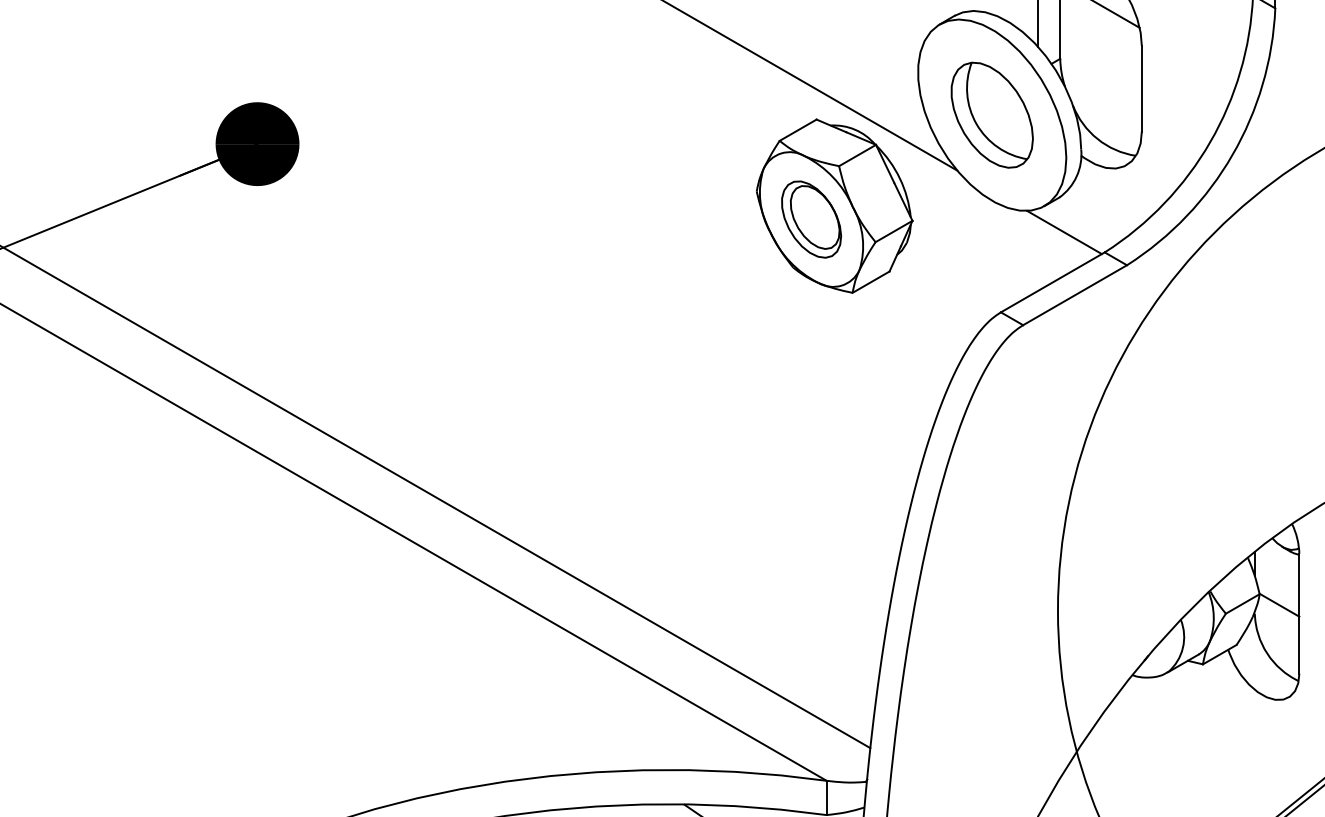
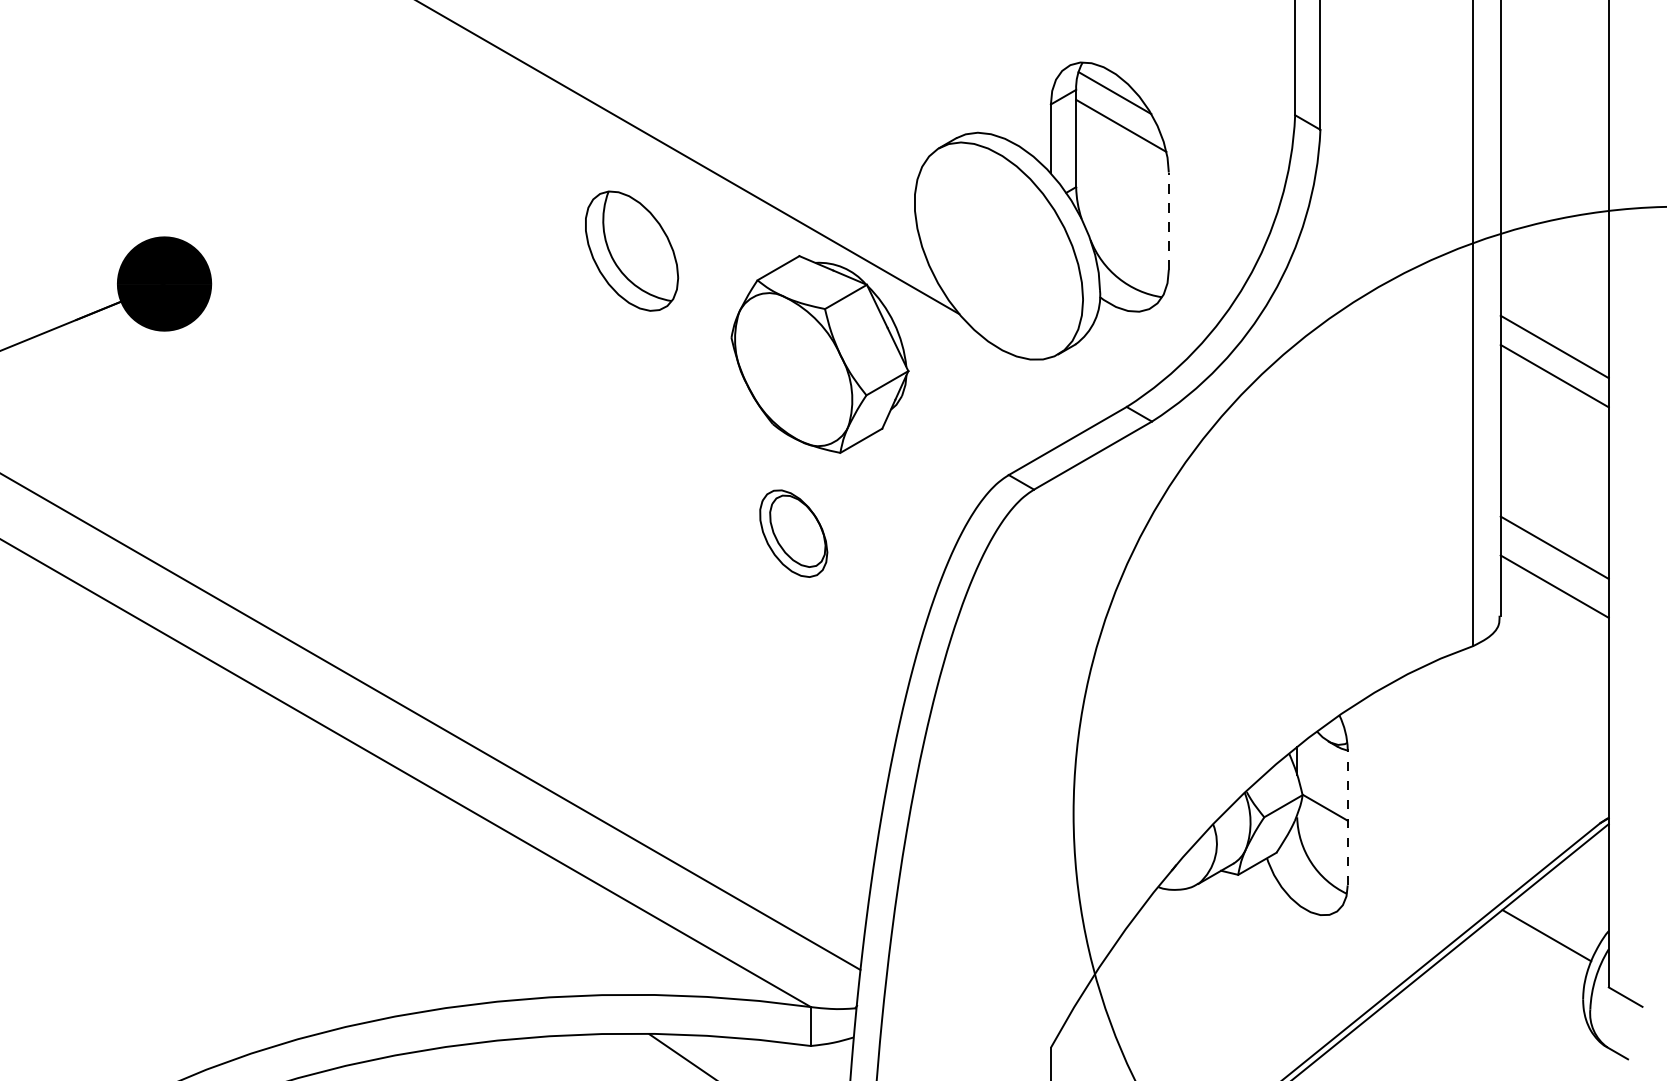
line: (1141, 89) -> (1168, 221), solid -> dashed
part: (992, 114) -> (632, 250), moved
part: (811, 219) -> (793, 533), moved
line: (1064, 231) -> (1080, 383), removed
line: (1299, 612) -> (1347, 816), solid -> dashed

